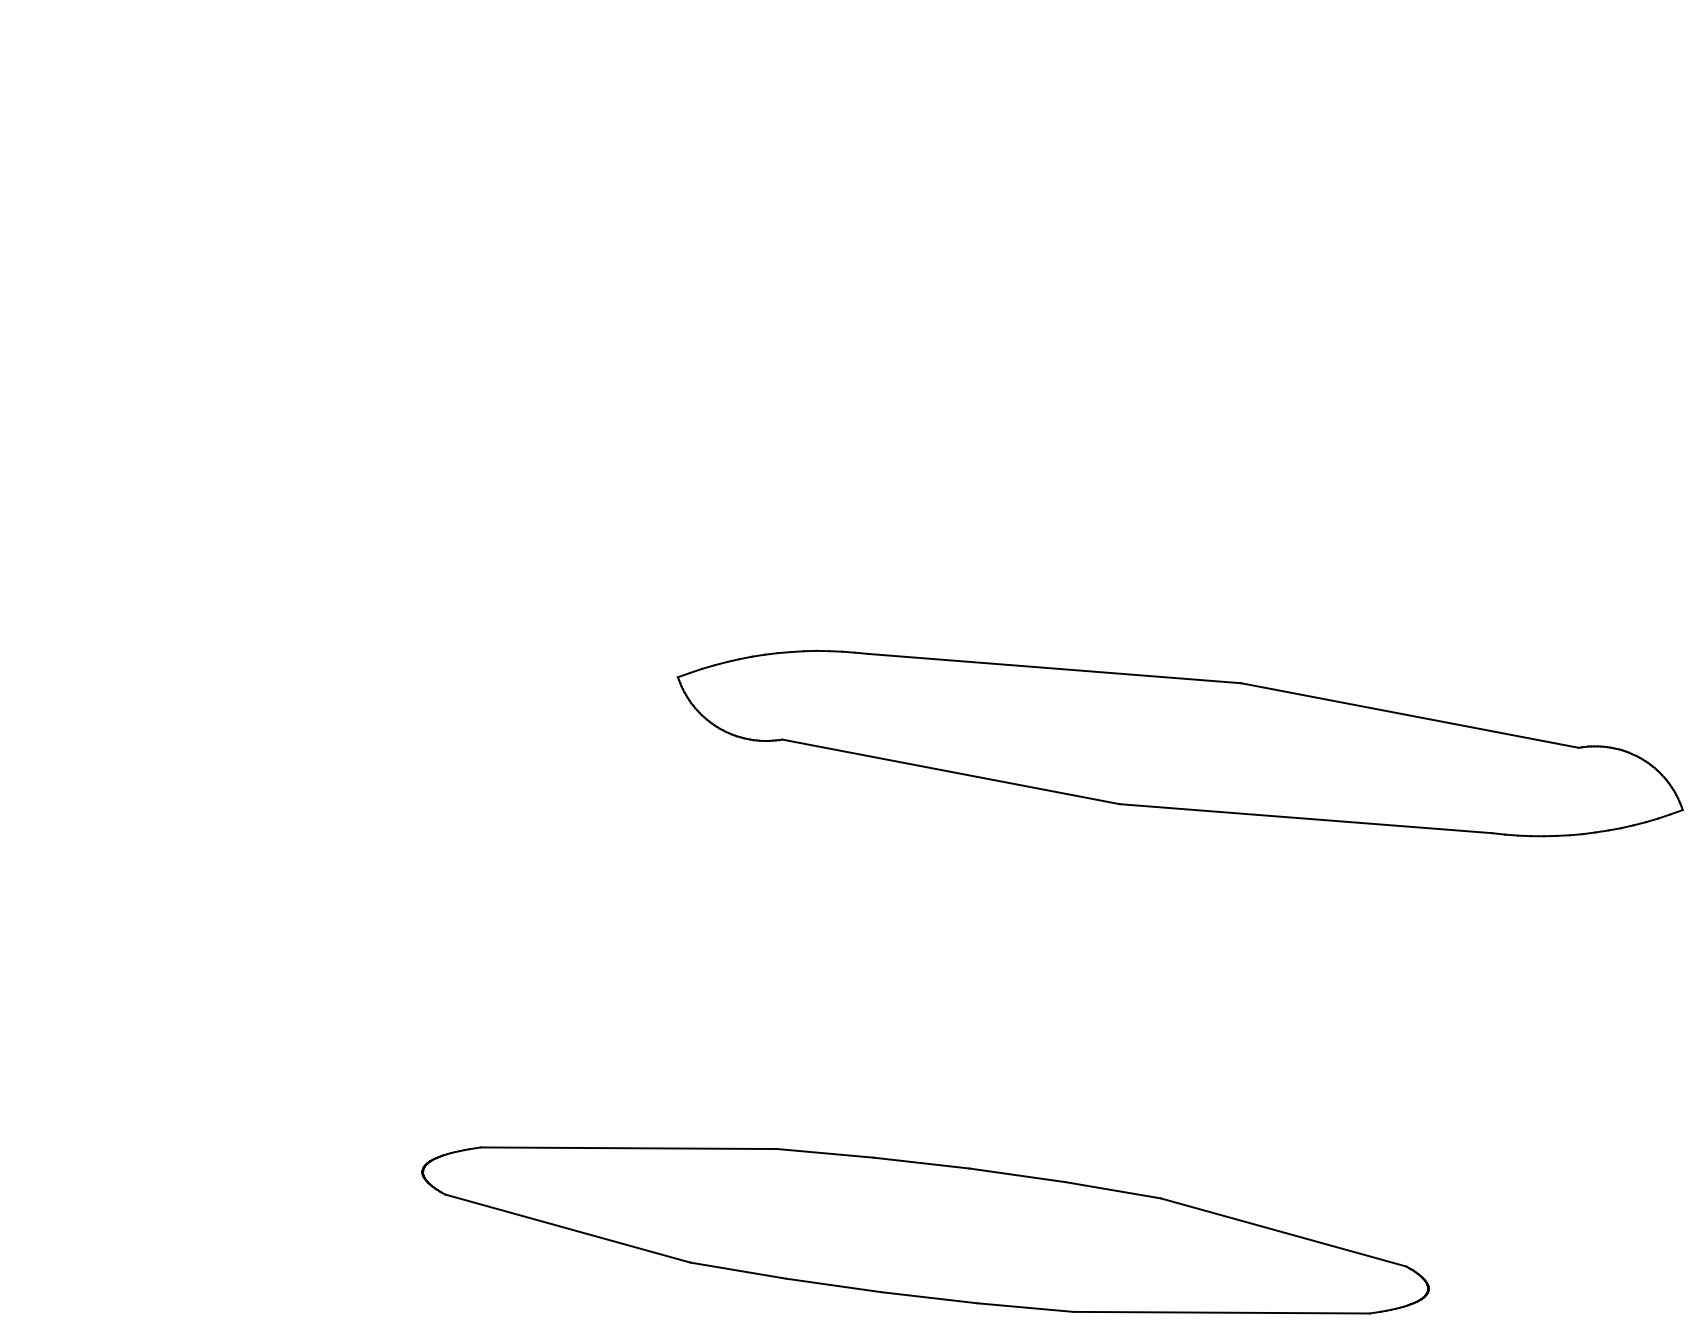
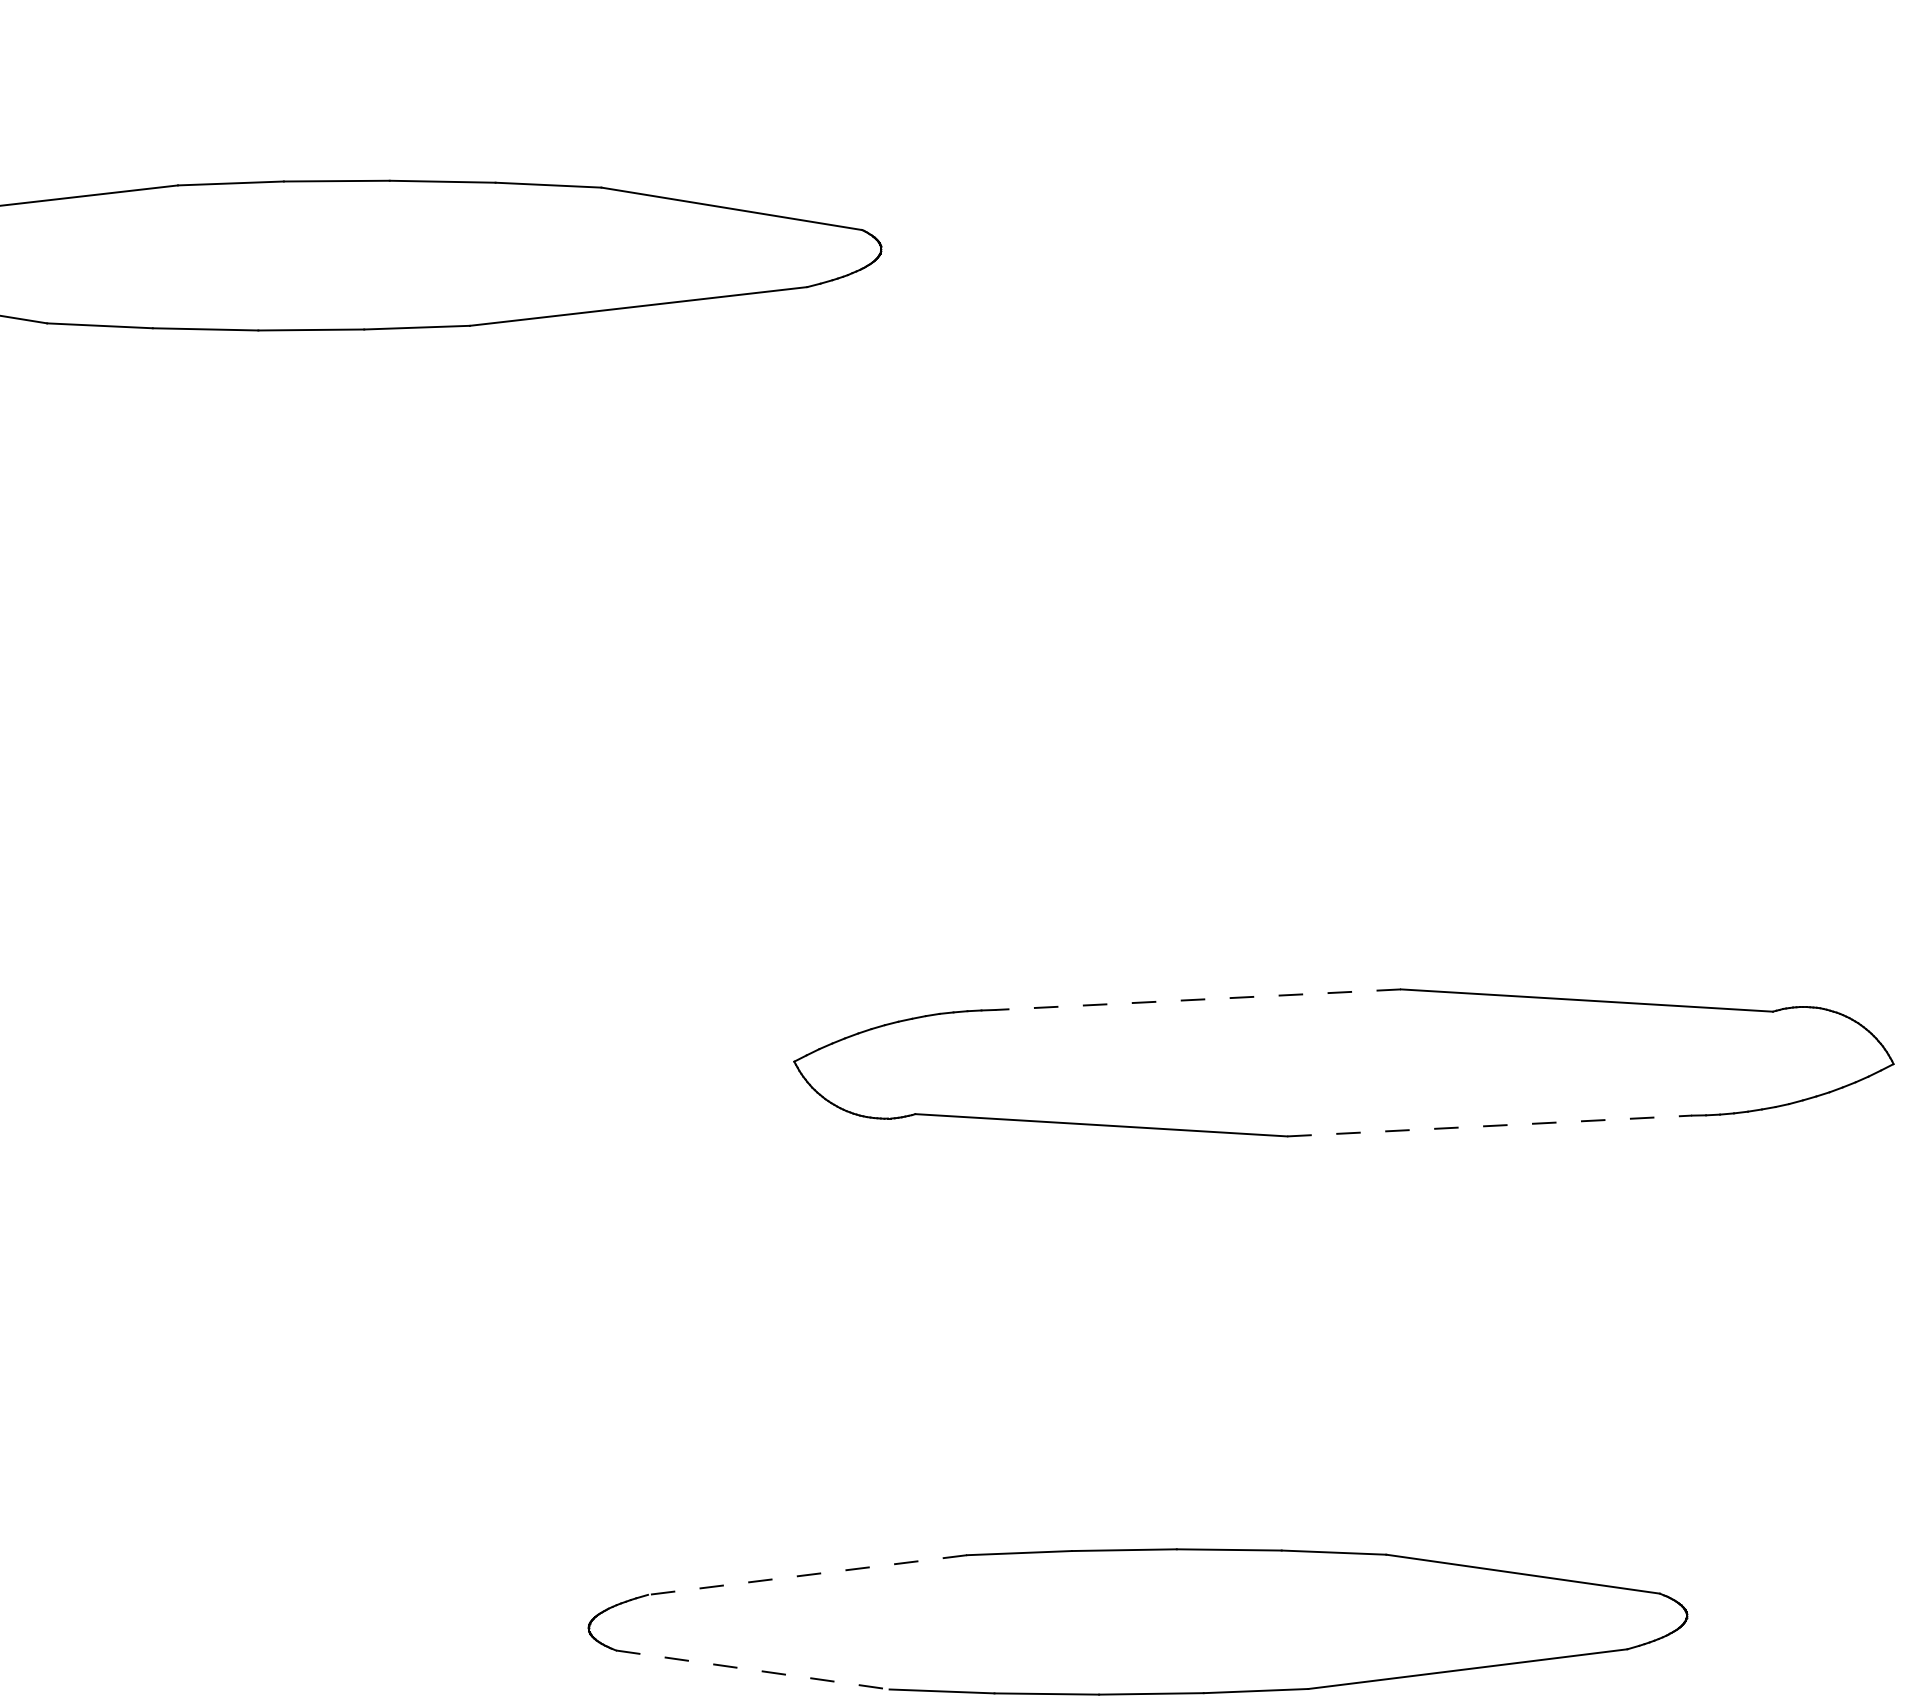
line: (1053, 668) -> (1197, 999), solid -> dashed
line: (1305, 819) -> (1489, 1126), solid -> dashed
line: (628, 1148) -> (807, 1575), solid -> dashed
line: (568, 1229) -> (753, 1670), solid -> dashed

